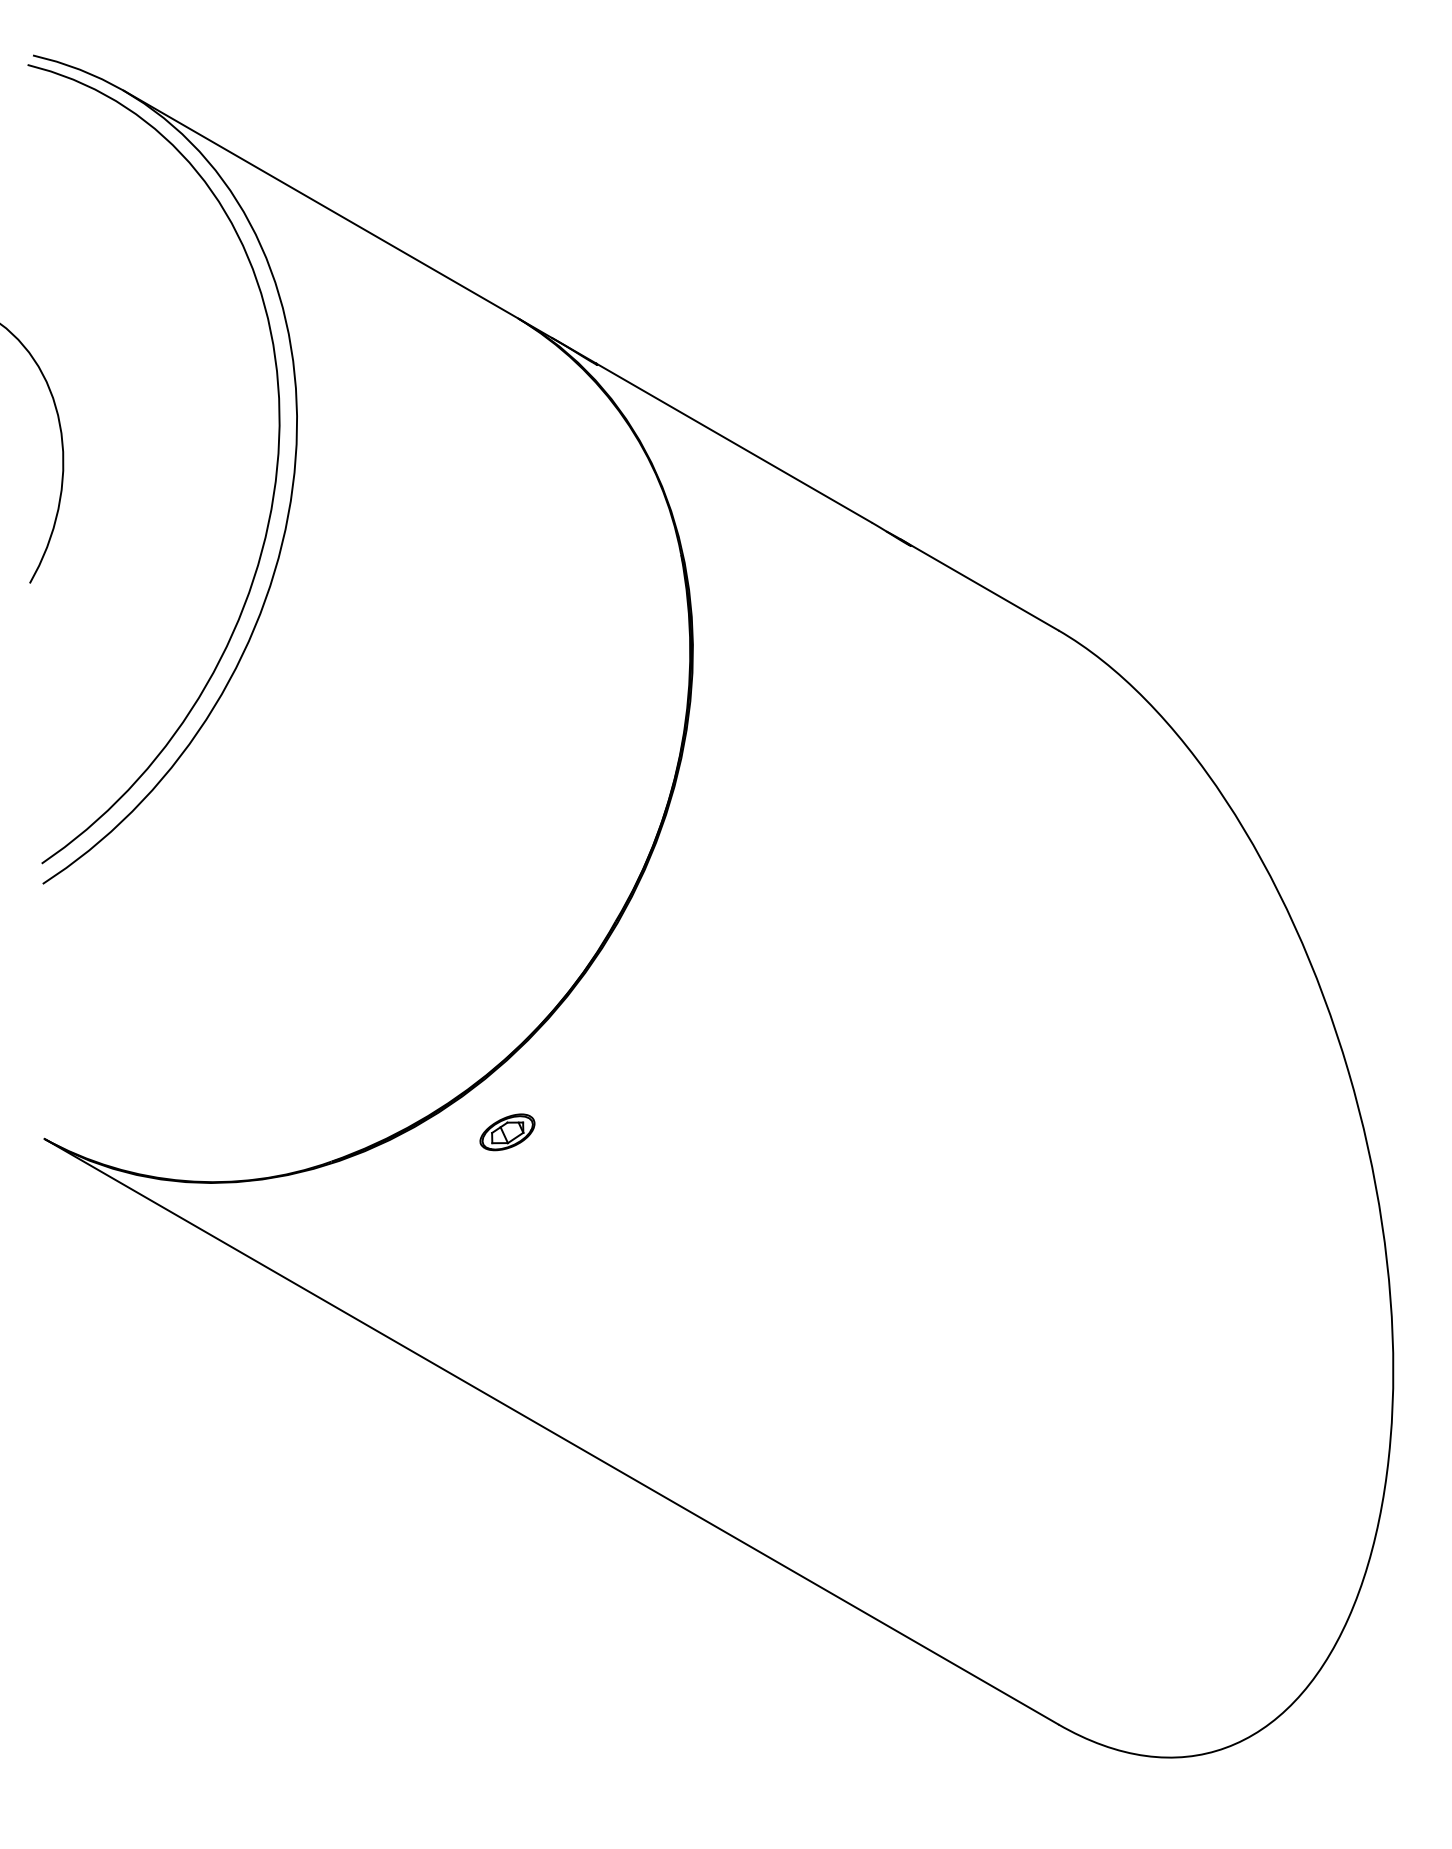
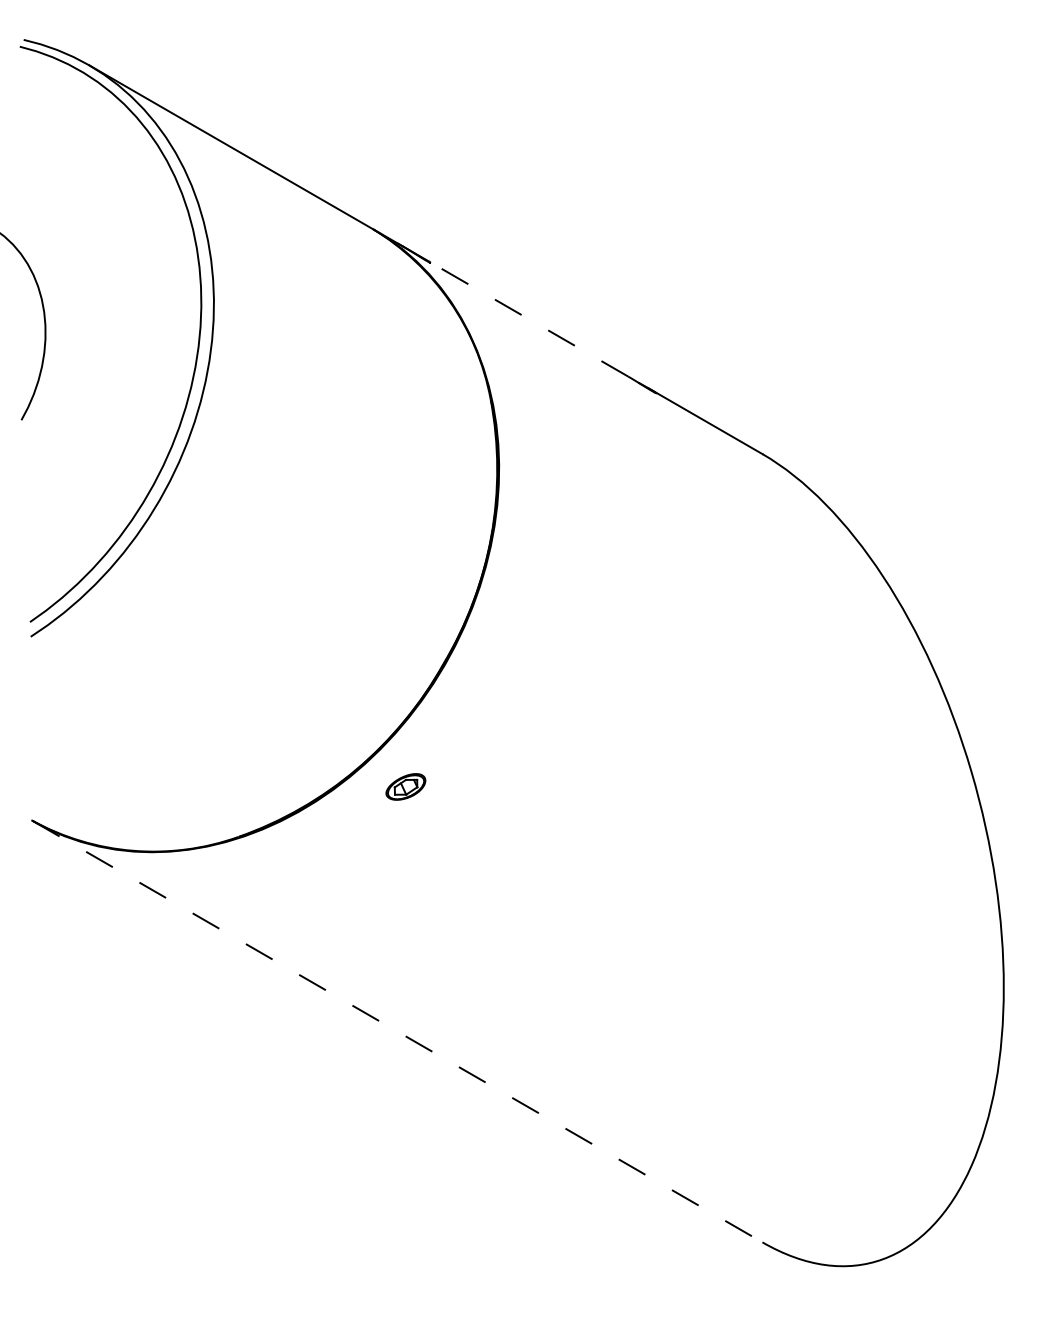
line: (733, 442) -> (528, 318), solid -> dashed
part: (507, 1132) -> (405, 787), moved
line: (552, 1432) -> (397, 1032), solid -> dashed

